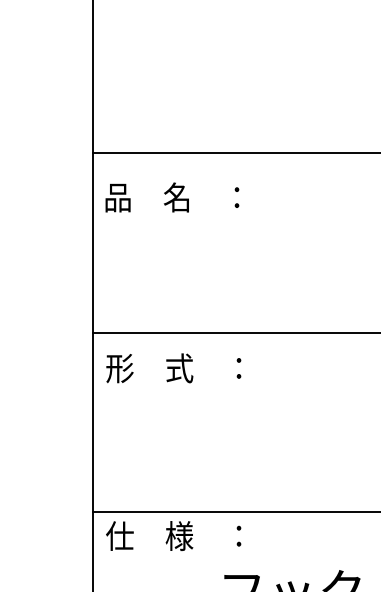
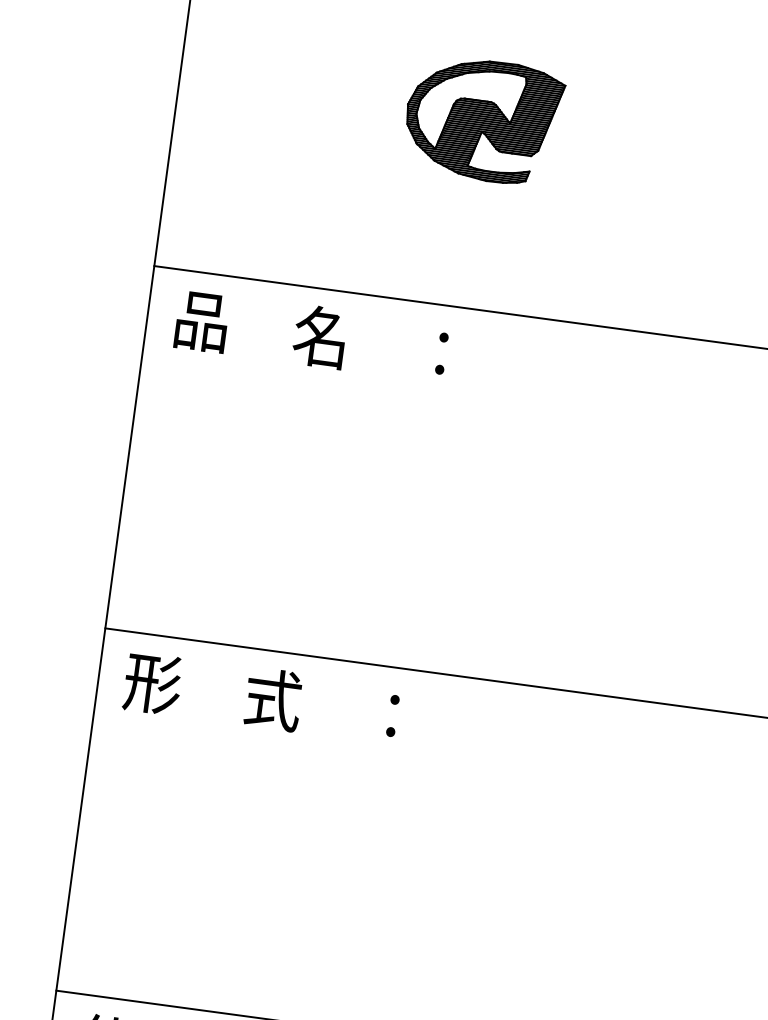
part: (243, 60) -> (482, 120), added
text: (172, 197) -> (311, 335), moved
text: (173, 368) -> (260, 698), moved

